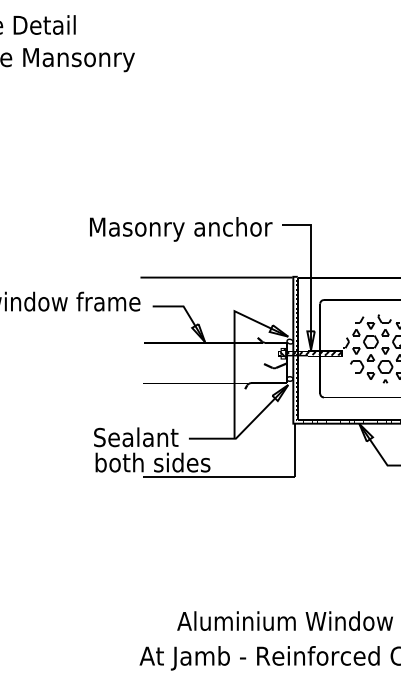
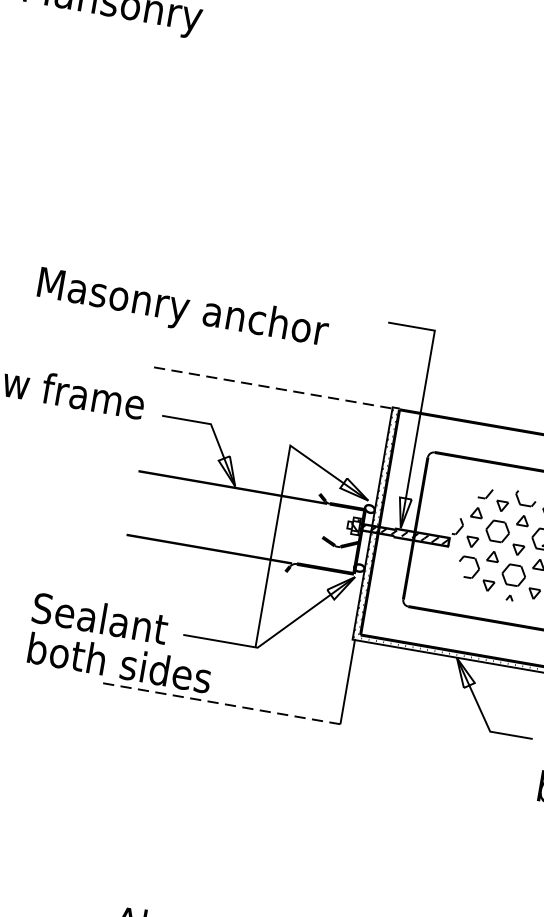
text: (181, 229) -> (183, 310), moved
line: (216, 277) -> (270, 387), solid -> dashed
line: (218, 476) -> (219, 702), solid -> dashed

